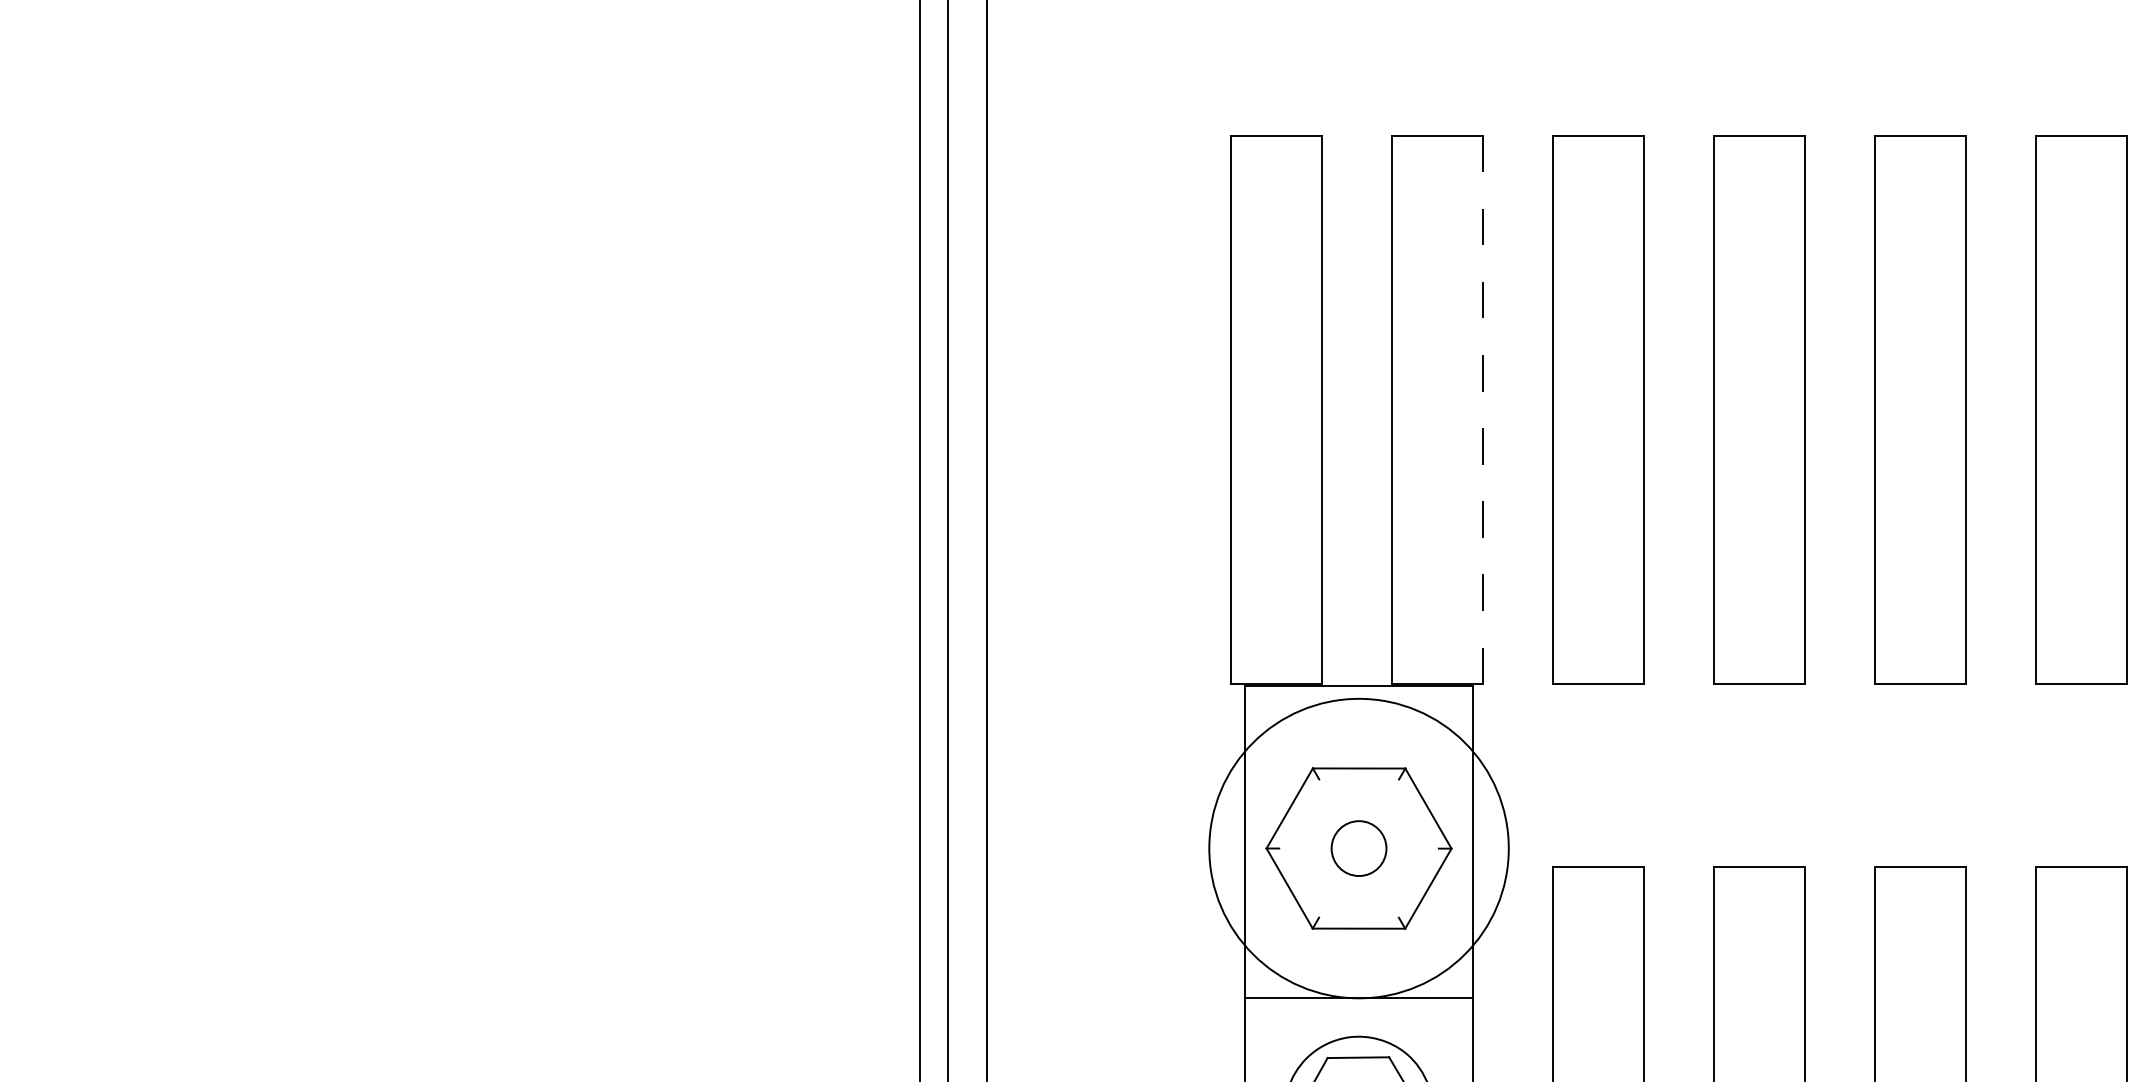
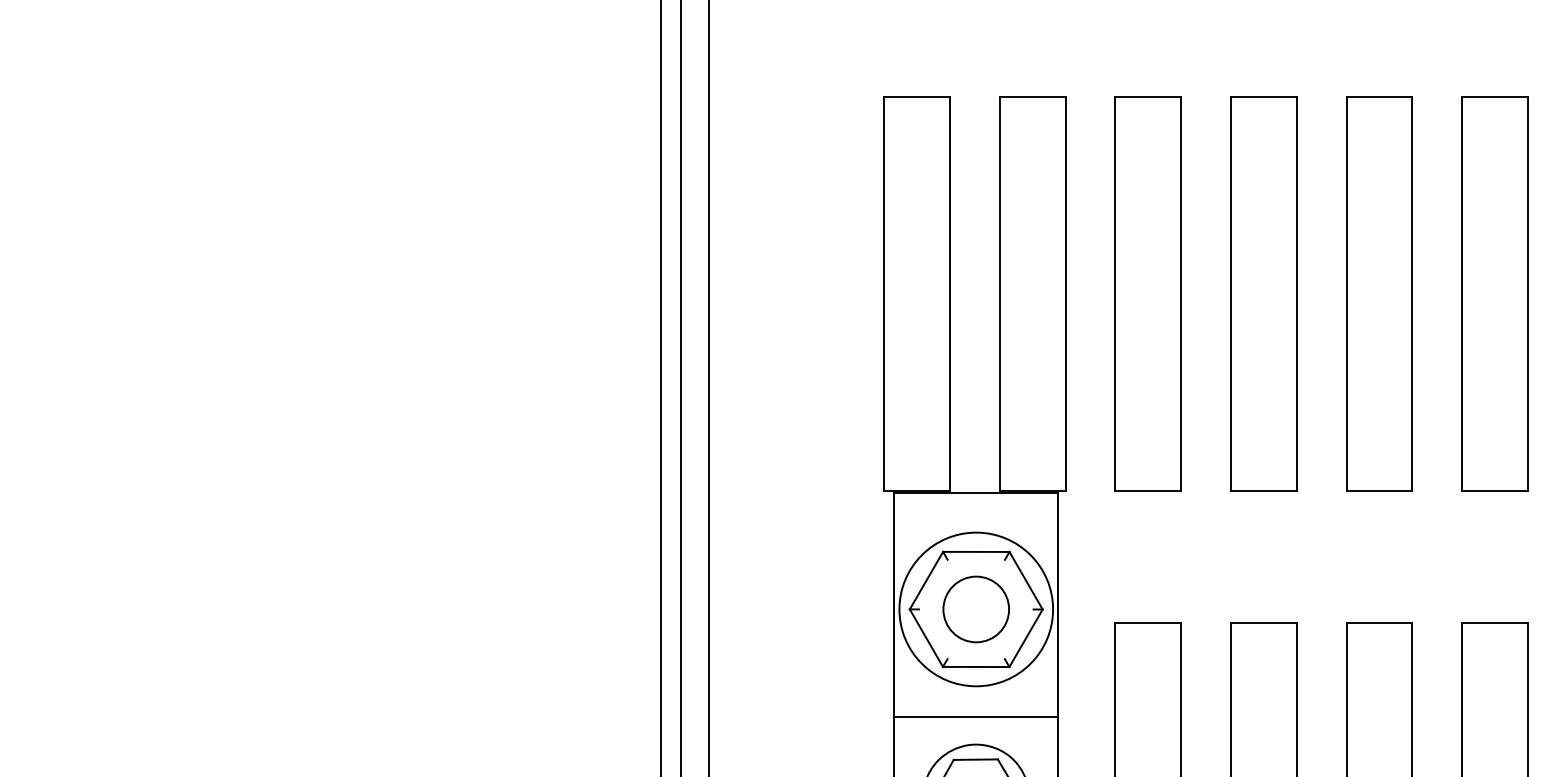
line: (1483, 410) -> (1065, 294), dashed -> solid
circle: (1359, 848) -> (976, 609), size x0.71
circle: (1359, 848) -> (976, 609), size x1.67

